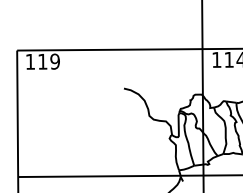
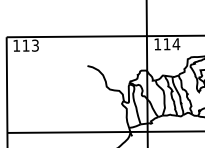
text: (53, 61) -> (34, 45), 119 -> 113

